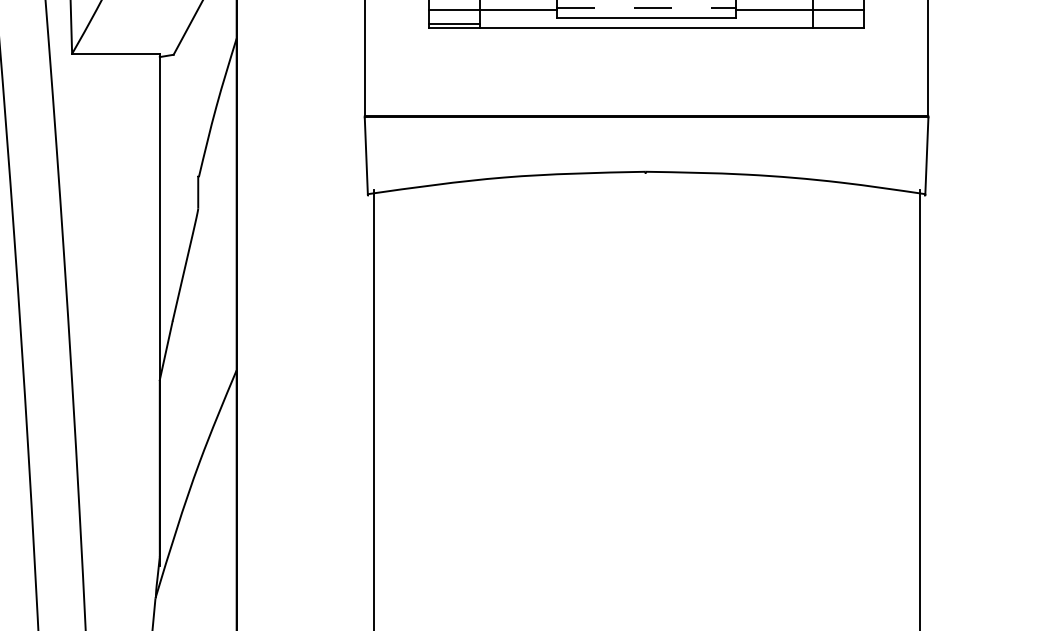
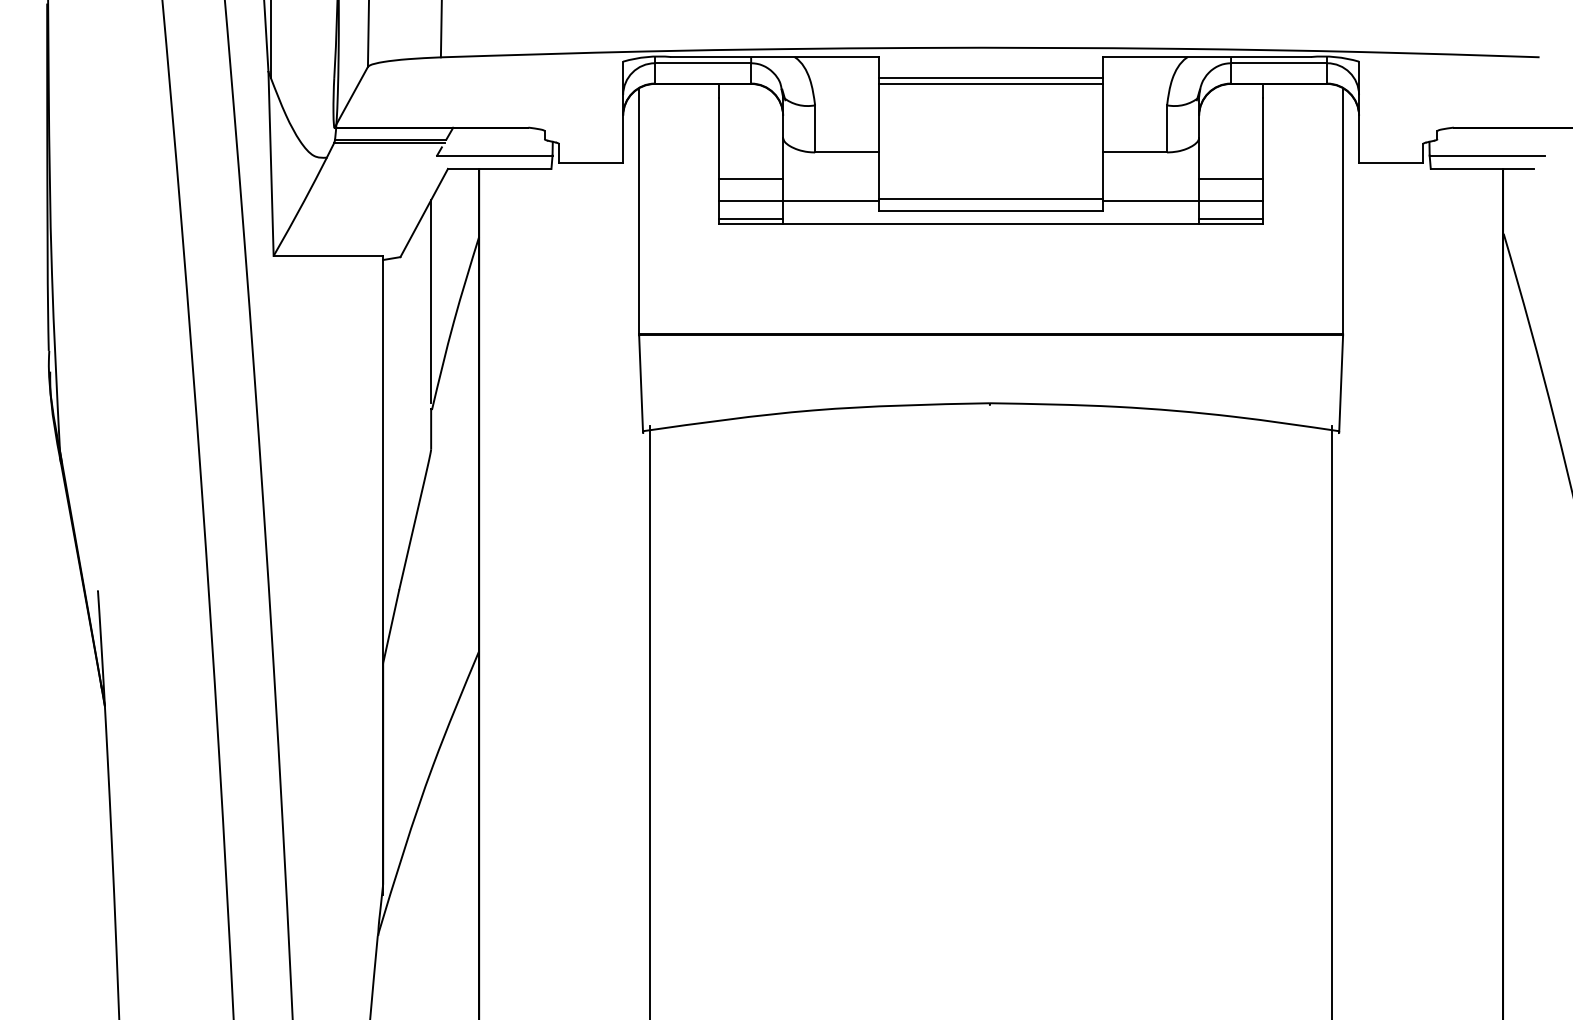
line: (646, 7) -> (991, 198), dashed -> solid
line: (839, 23) -> (1231, 218), added
line: (198, 90) -> (431, 301), added

